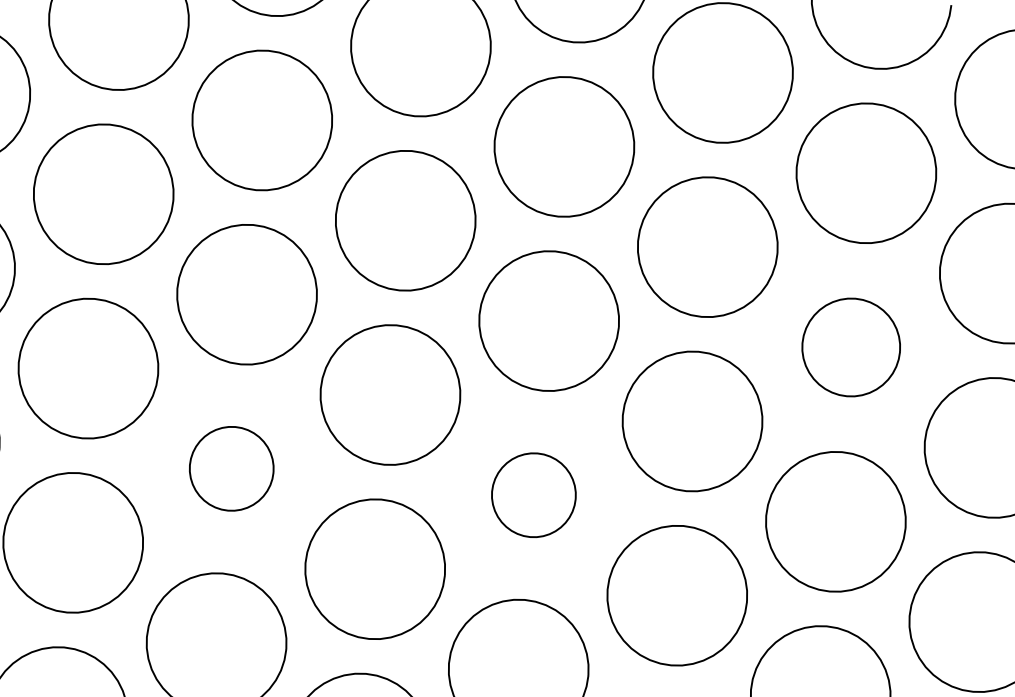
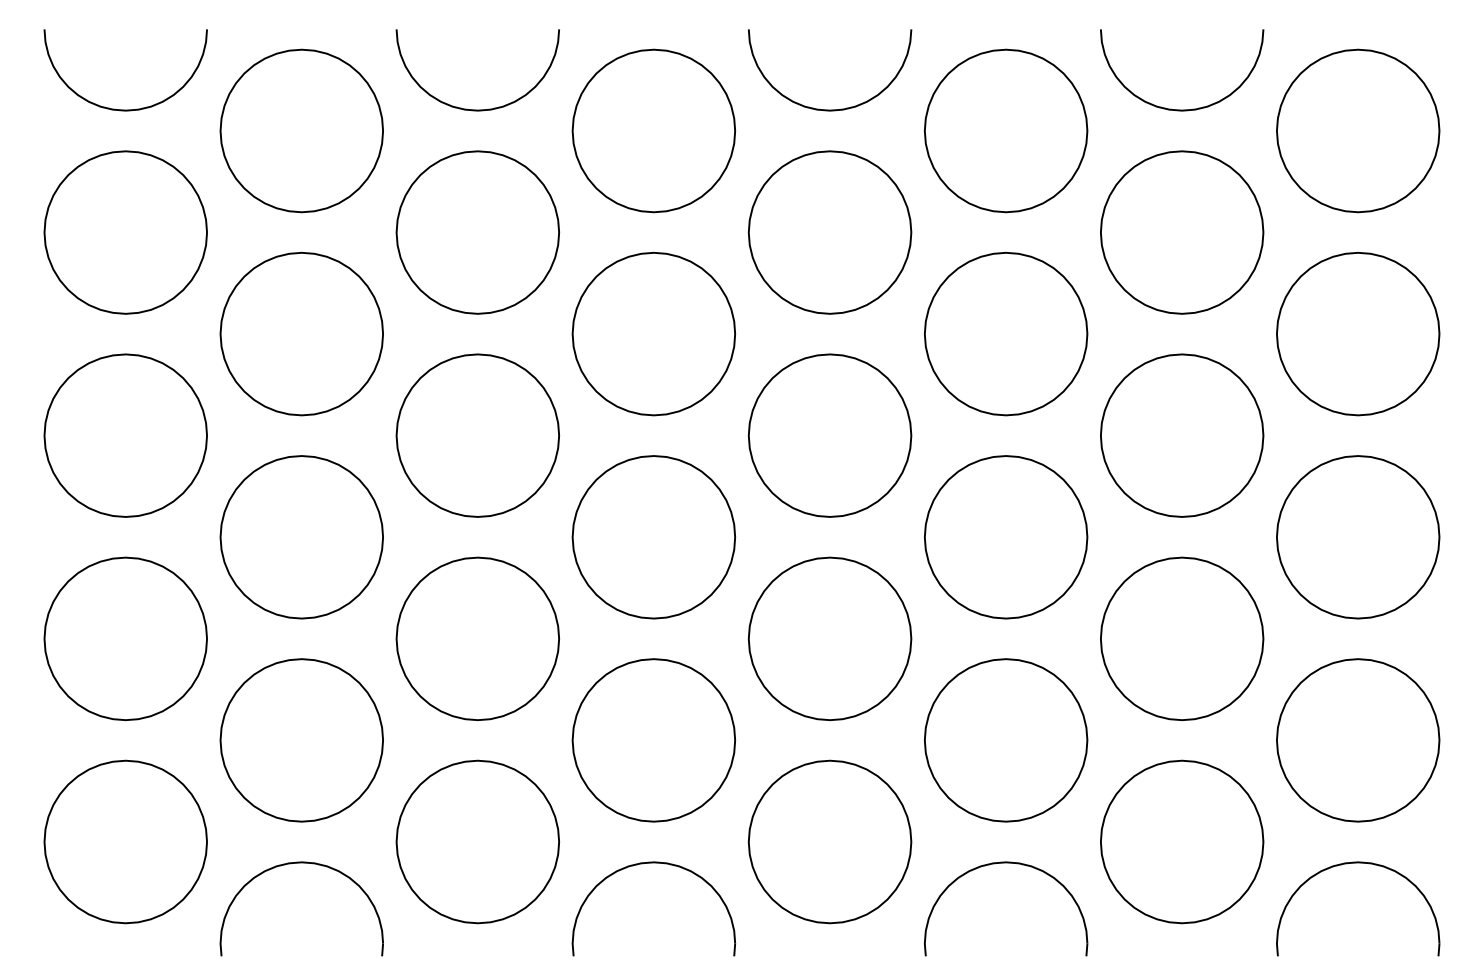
part: (851, 347) -> (1182, 435), size x1.43
part: (231, 468) -> (477, 638), size x1.67
part: (533, 495) -> (829, 638), size x1.67

